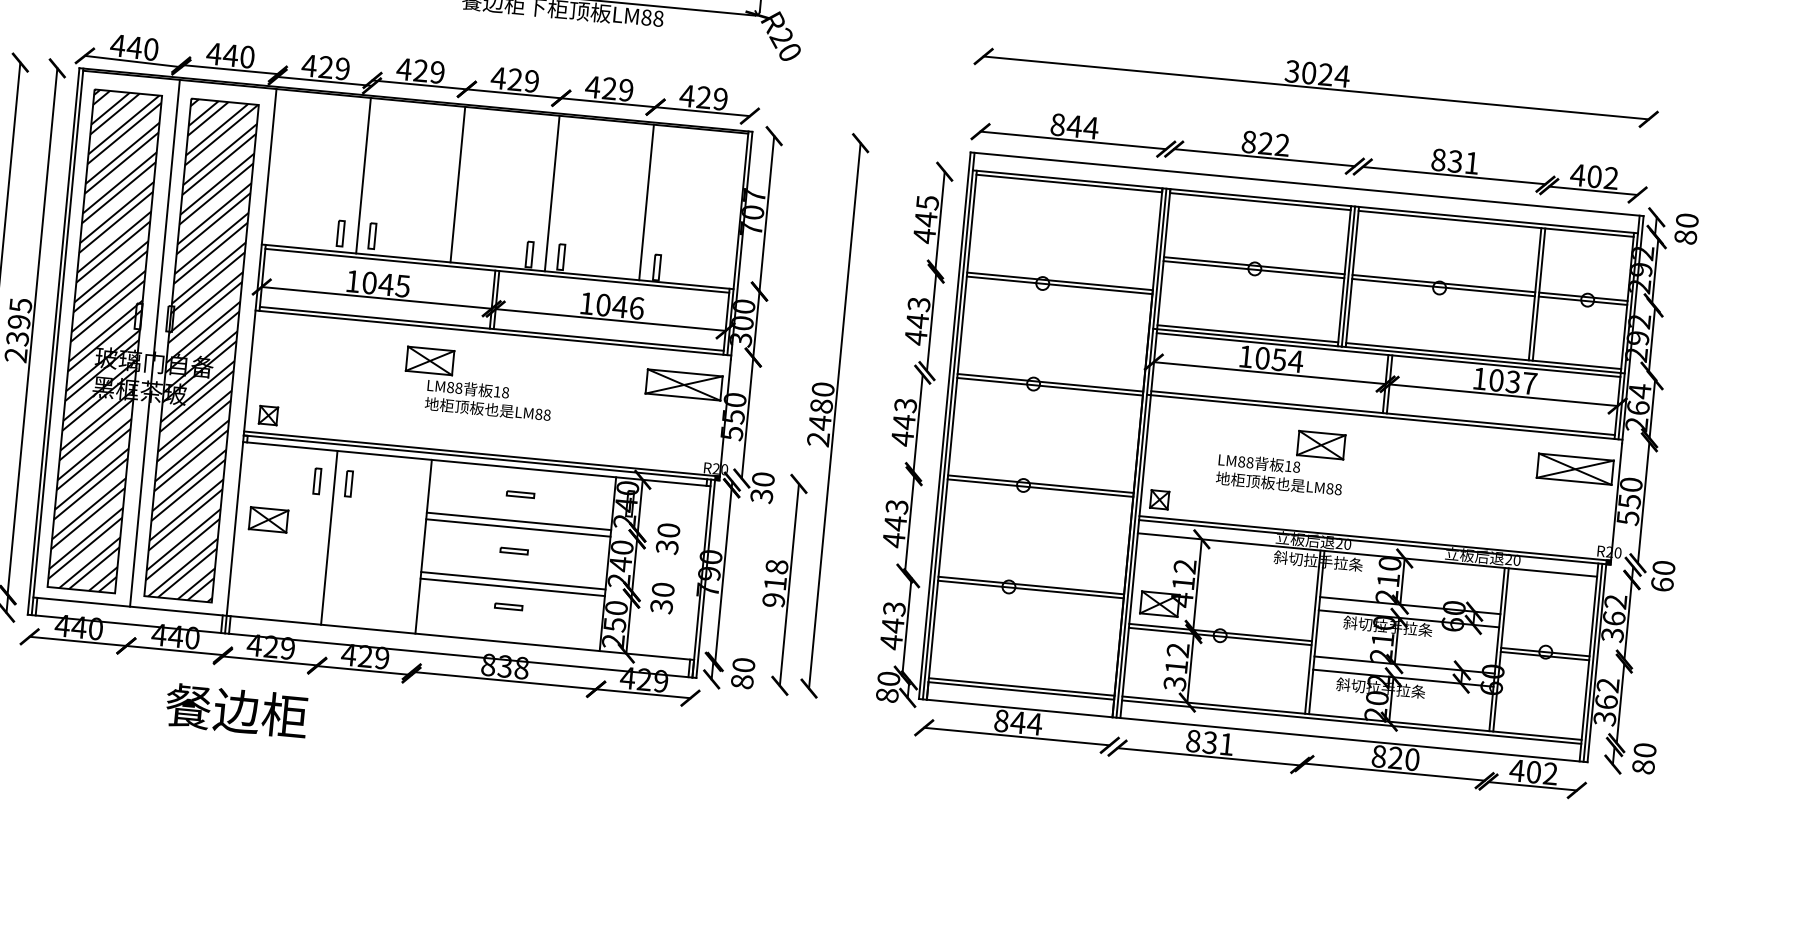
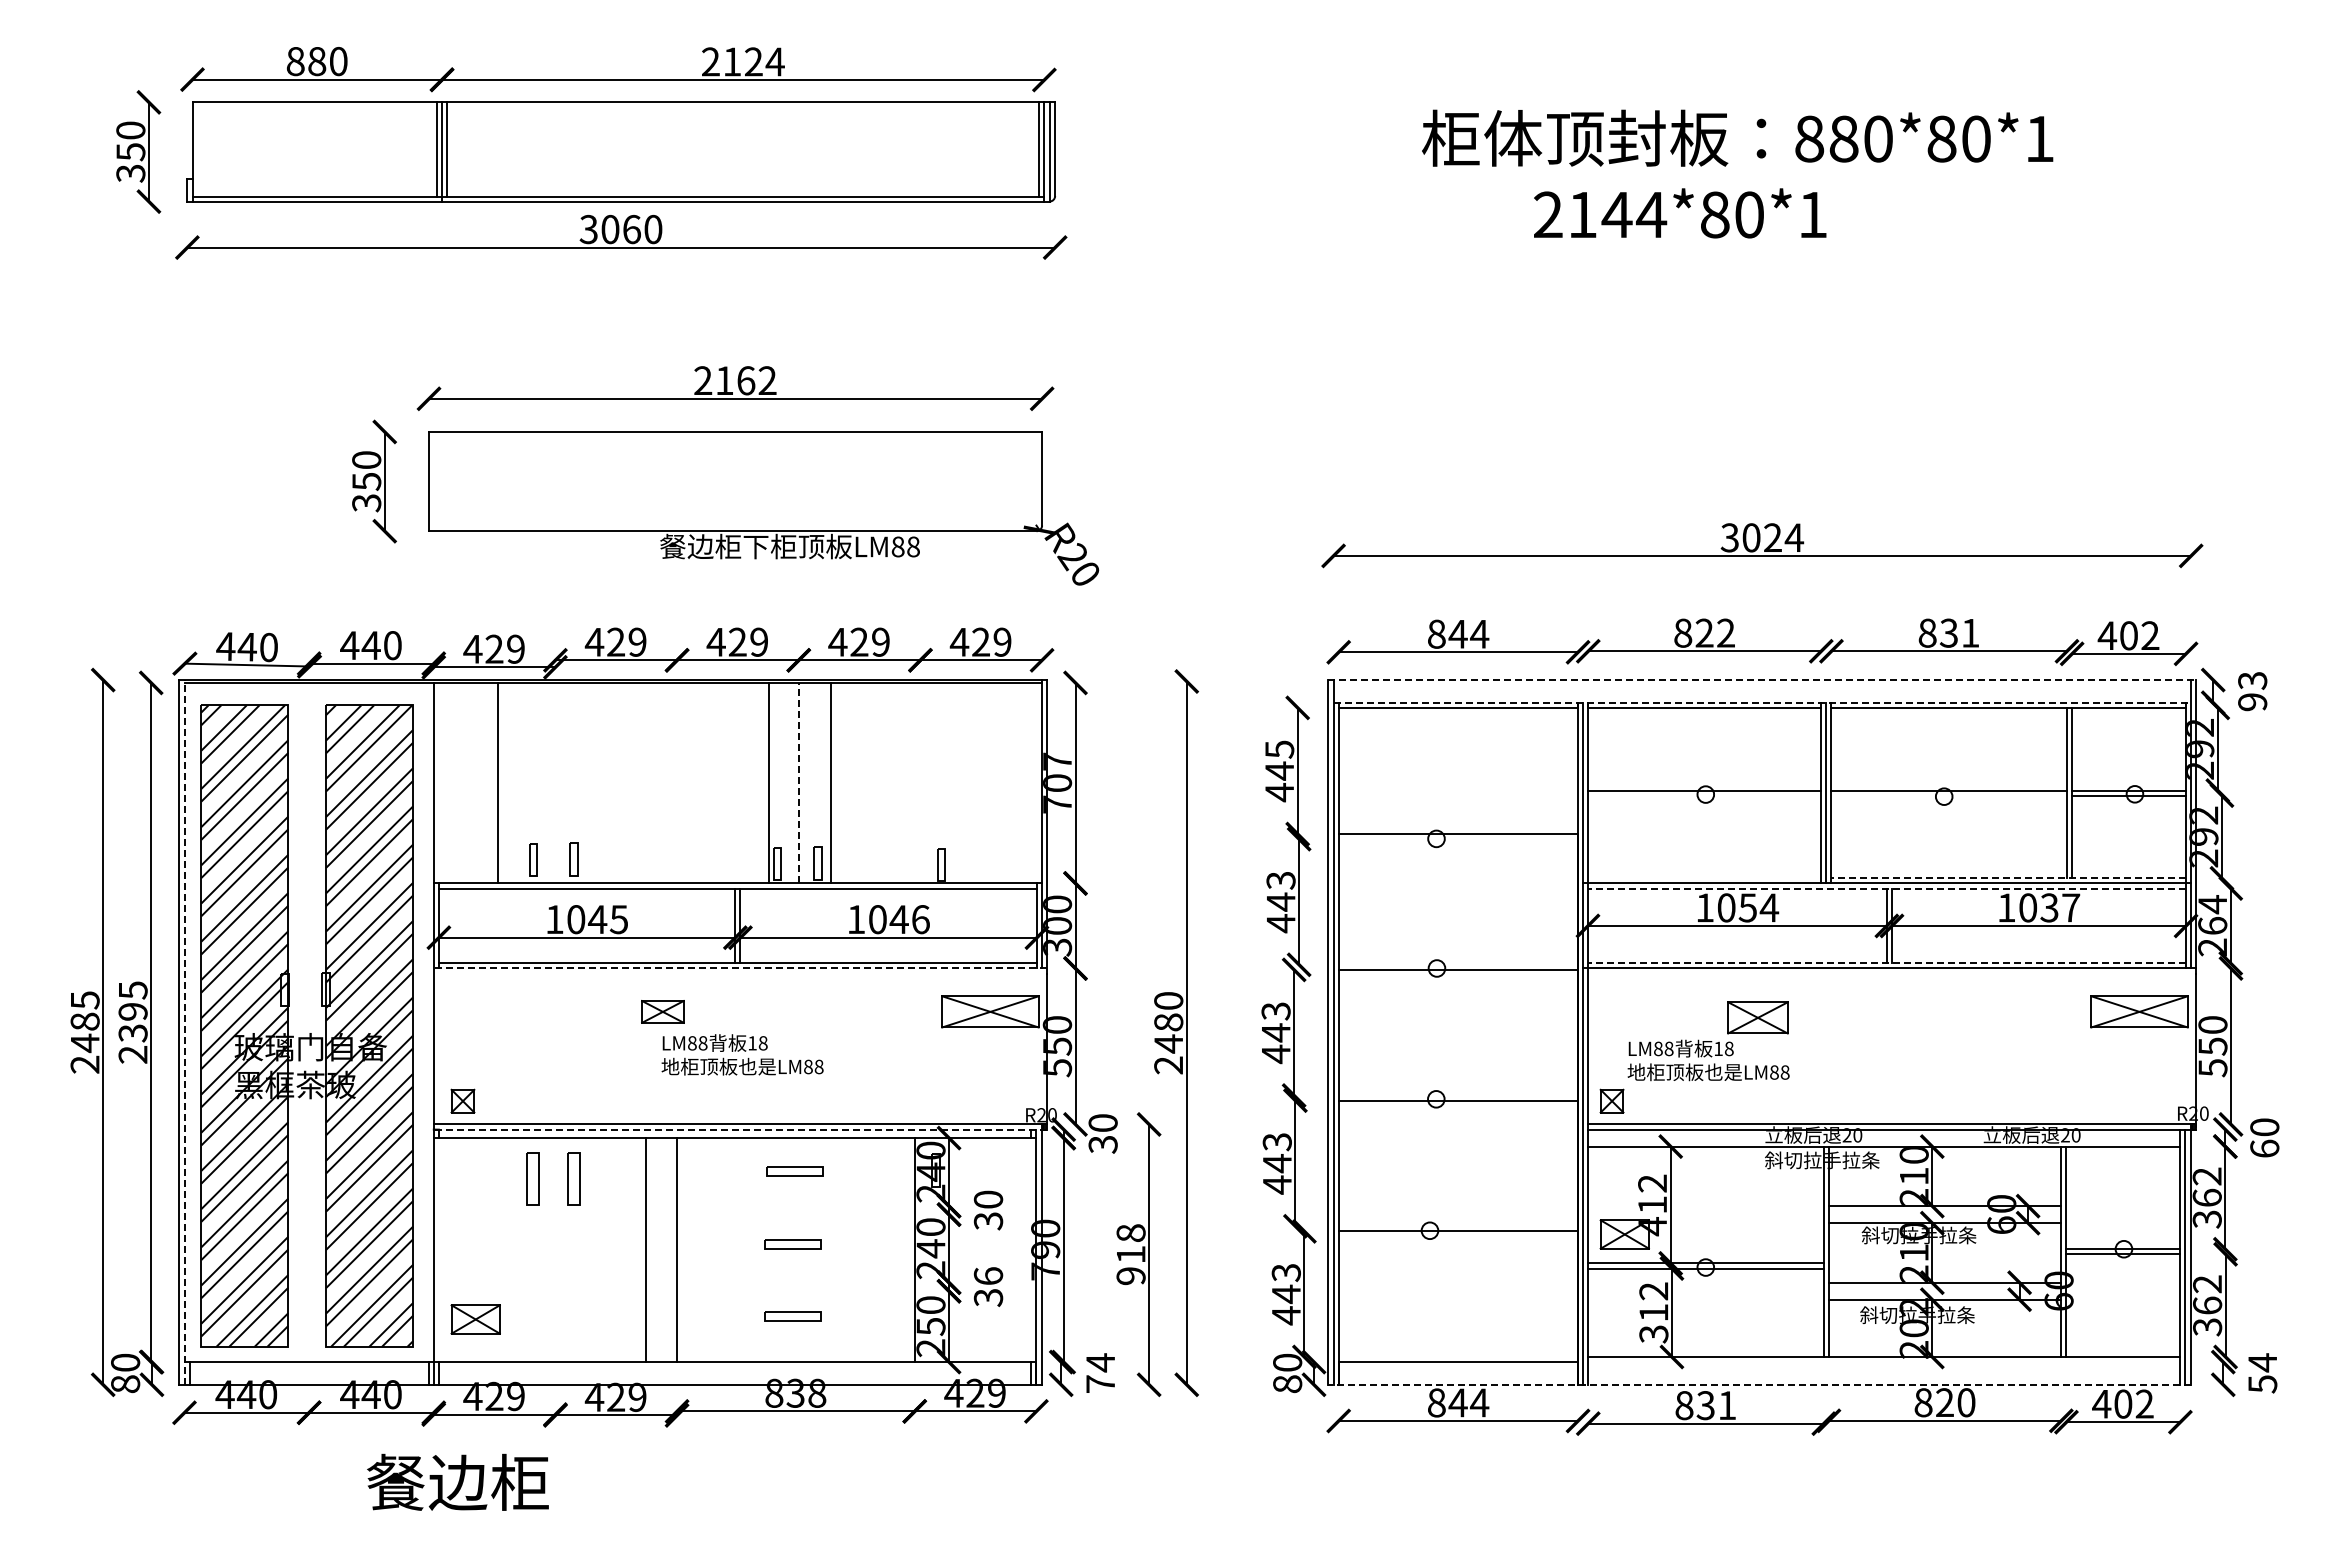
line: (363, 175) -> (498, 782), moved
line: (458, 184) -> (769, 782), moved
line: (1307, 184) -> (1762, 680), solid -> dashed
line: (552, 193) -> (798, 782), solid -> dashed
line: (646, 201) -> (831, 782), moved
line: (1305, 201) -> (1762, 702), solid -> dashed
text: (1686, 229) -> (2252, 691), 80 -> 93
line: (1253, 269) -> (1704, 795), removed
line: (1059, 285) -> (1458, 839), removed
line: (1443, 287) -> (1949, 795), removed
line: (493, 333) -> (740, 968), solid -> dashed
line: (1247, 333) -> (1704, 878), removed
line: (57, 341) -> (184, 1031), solid -> dashed
line: (155, 343) -> (309, 1022), removed
line: (1388, 355) -> (1887, 888), solid -> dashed
line: (1483, 356) -> (2008, 878), solid -> dashed
part: (429, 360) -> (662, 1011), size x0.7
line: (1050, 382) -> (1458, 964), removed
line: (1383, 413) -> (1887, 963), solid -> dashed
line: (481, 457) -> (740, 1129), solid -> dashed
part: (1281, 459) -> (1708, 1041), moved
part: (317, 481) -> (533, 1179), size x1.6
part: (348, 483) -> (573, 1178), size x1.6
line: (1040, 484) -> (1458, 1095), removed
part: (520, 494) -> (794, 1171), size x1.6
part: (268, 519) -> (475, 1319), moved
line: (518, 521) -> (795, 1206), removed
line: (518, 527) -> (795, 1214), removed
line: (329, 538) -> (646, 1250), moved
part: (514, 550) -> (793, 1244), size x1.6
line: (513, 580) -> (795, 1282), removed
line: (1031, 585) -> (1458, 1226), removed
line: (512, 587) -> (795, 1291), removed
text: (663, 589) -> (988, 1275), 30 -> 36
part: (509, 606) -> (793, 1316), size x1.6
text: (742, 673) -> (1100, 1373), 80 -> 74
line: (1021, 687) -> (1458, 1357), removed
line: (1351, 722) -> (1884, 1362), removed
line: (1253, 730) -> (1759, 1384), solid -> dashed
text: (1644, 758) -> (2262, 1373), 80 -> 54

